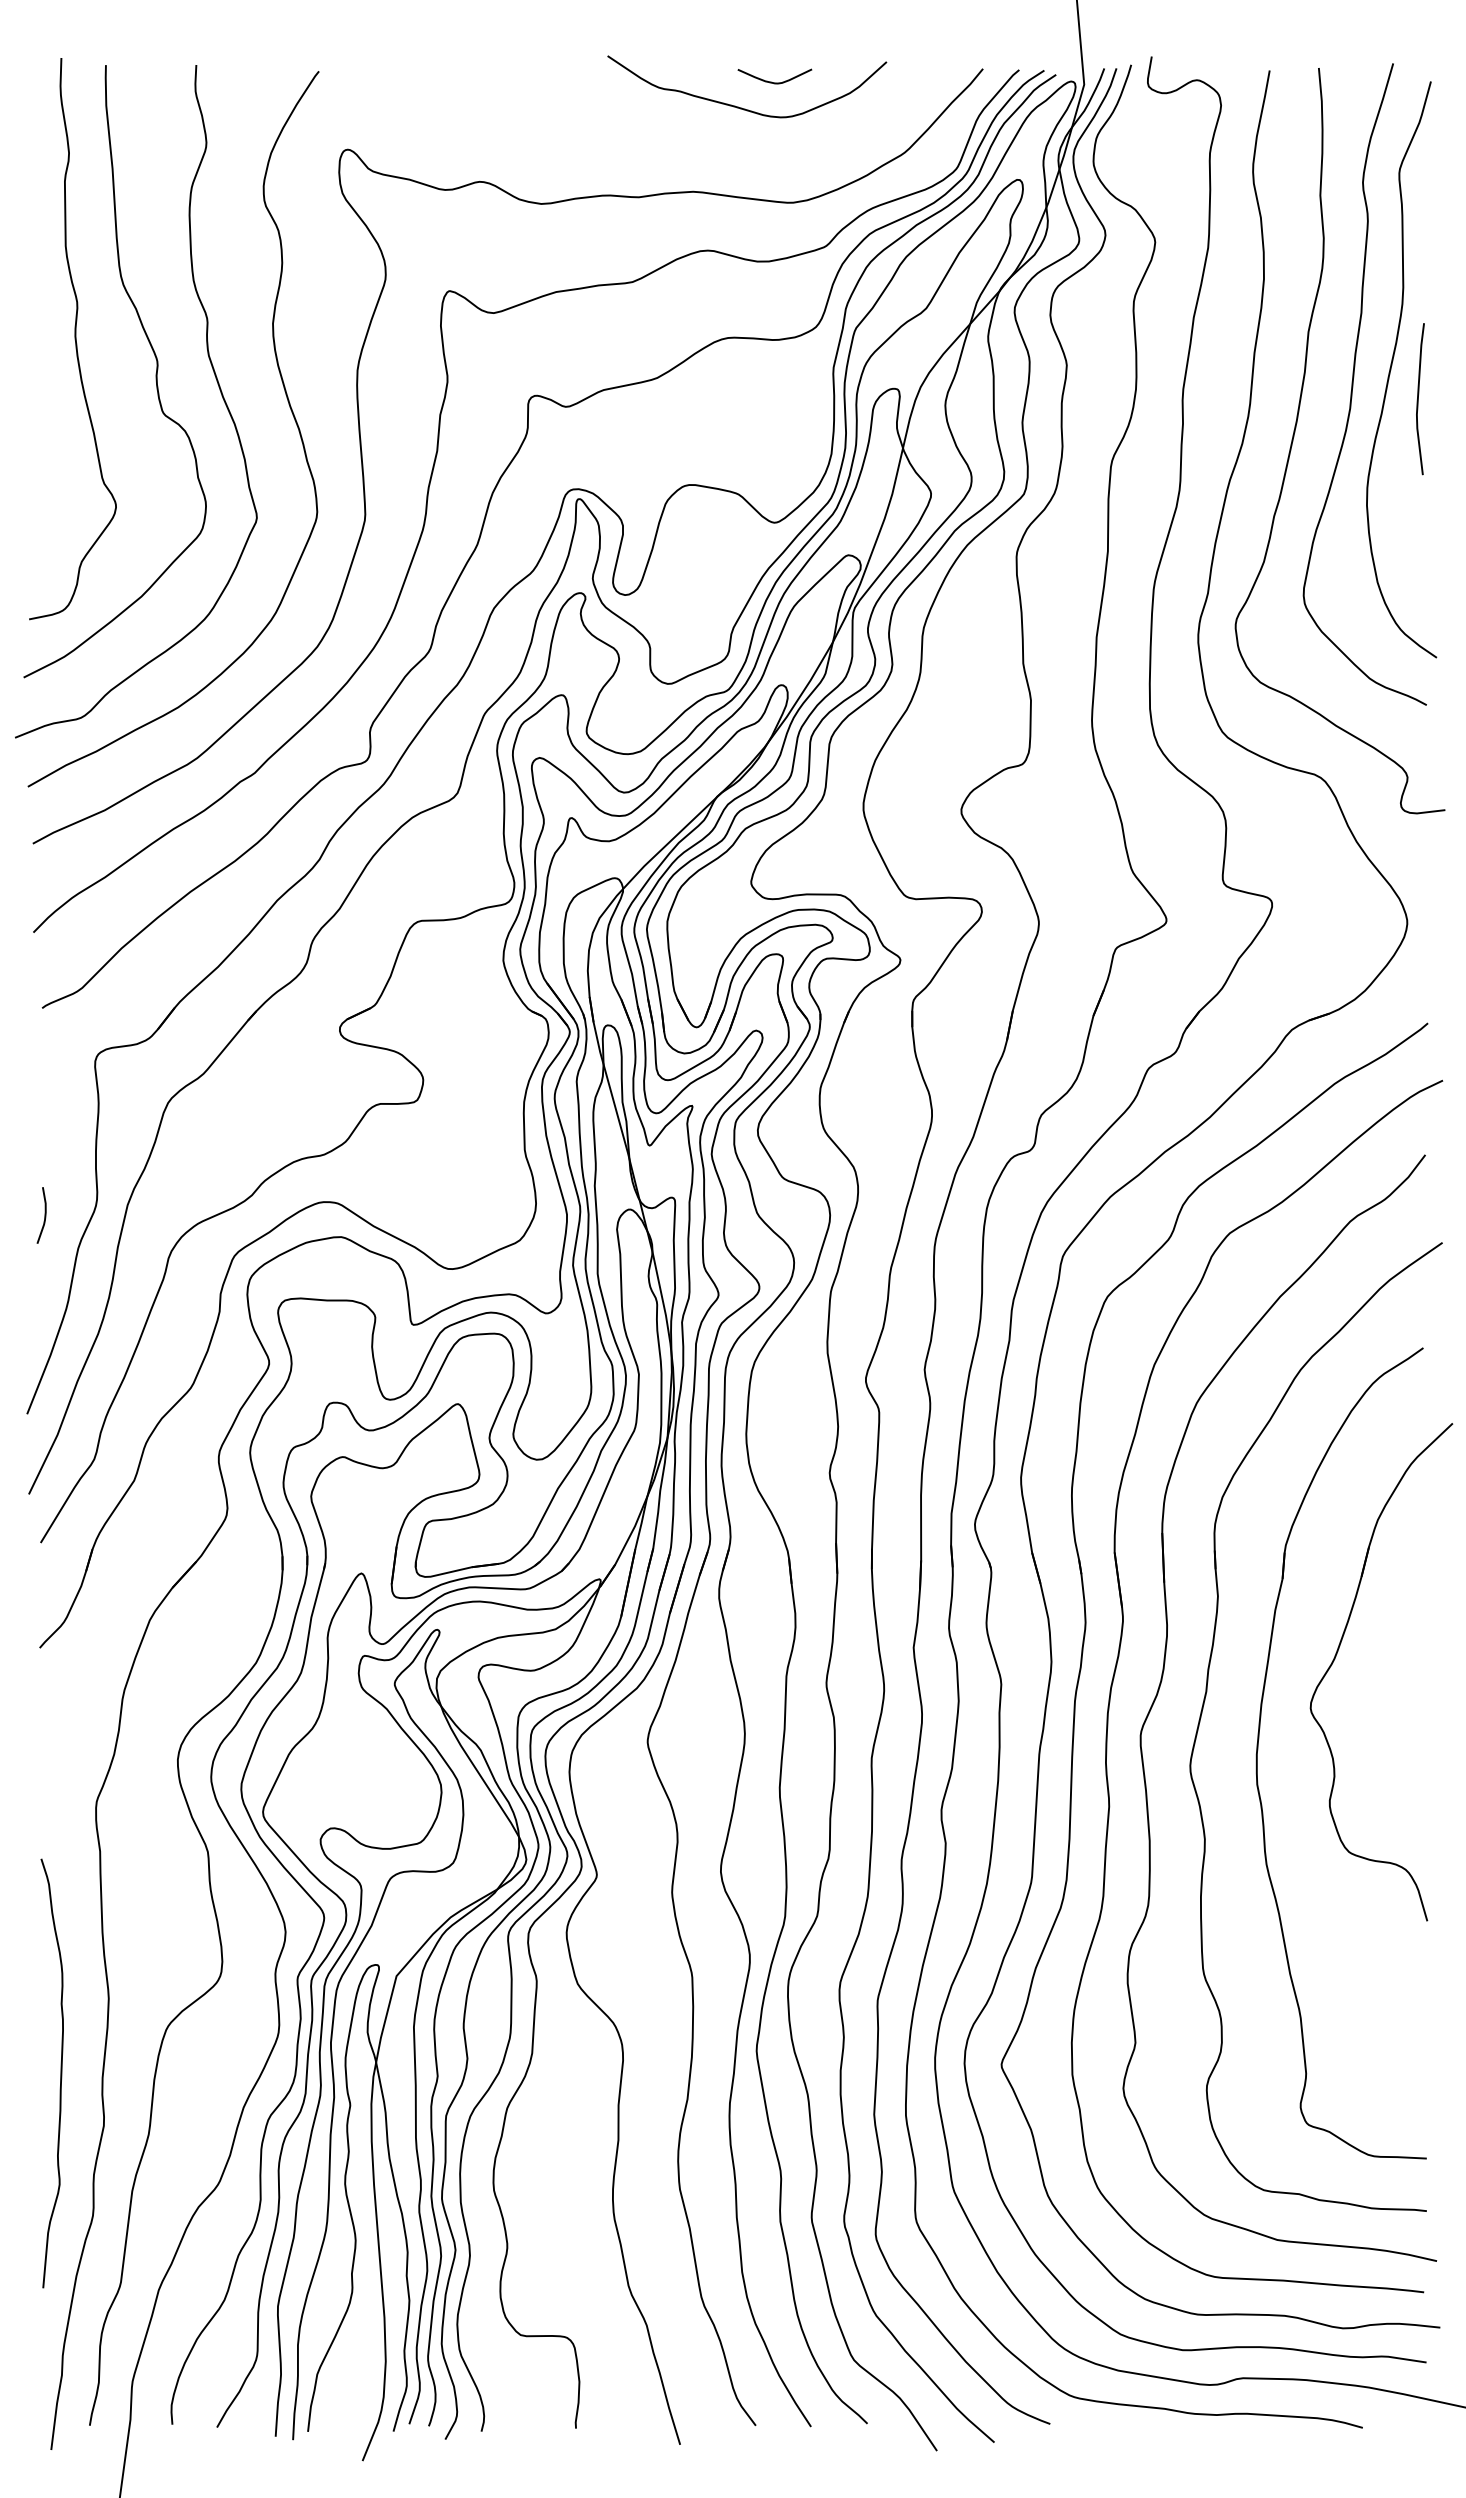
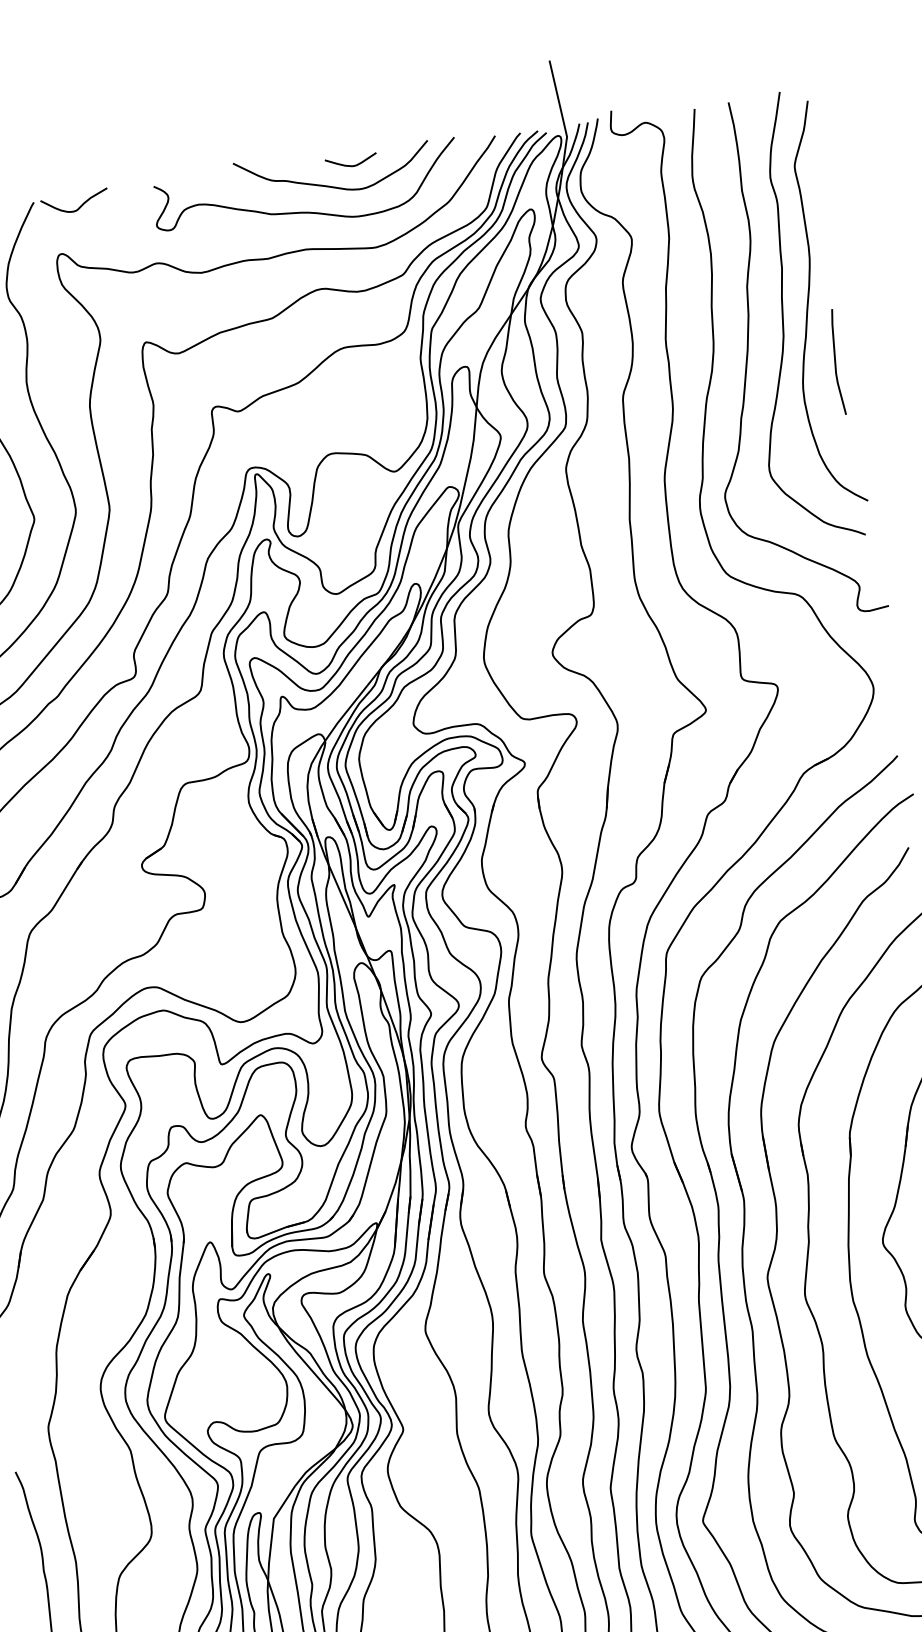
curve: (382, 86) -> (79, 206), added
curve: (700, 138) -> (305, 211), added
line: (1418, 399) -> (835, 362), moved

